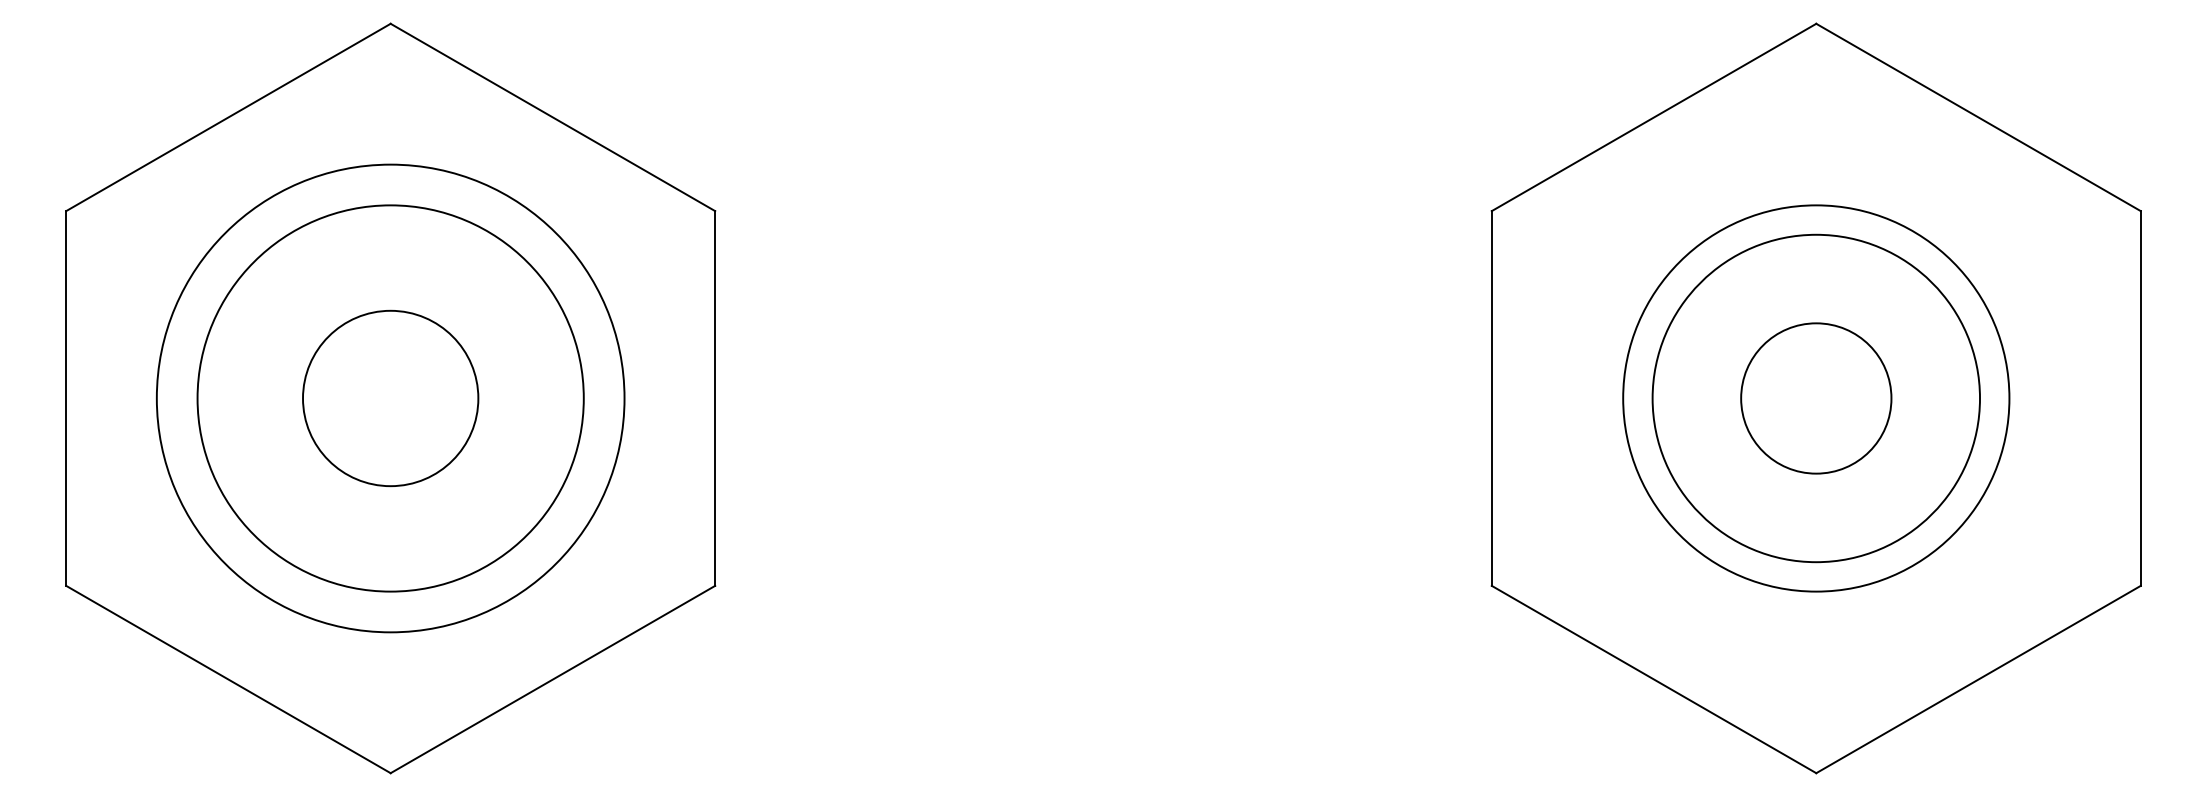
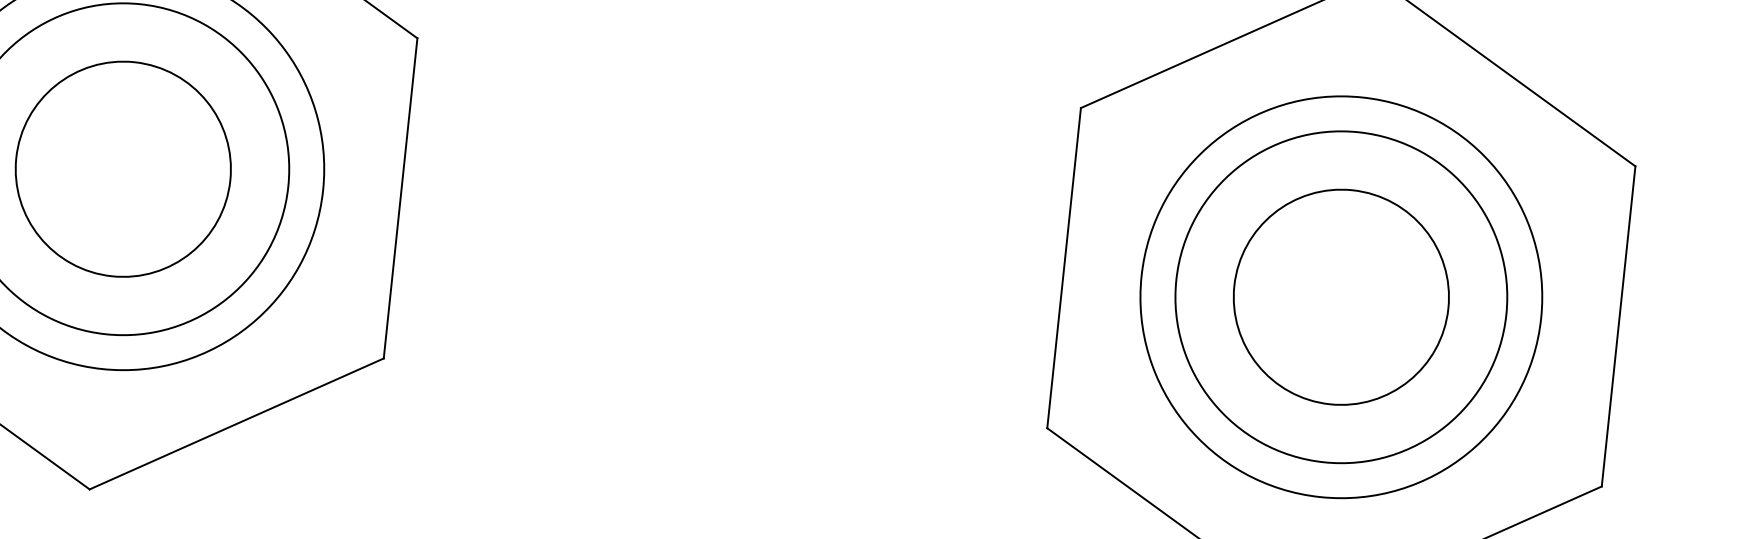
circle: (390, 398) -> (123, 169), size x1.43
circle: (1816, 398) -> (1341, 297), size x1.43
circle: (1816, 398) -> (1341, 297), size x1.67

